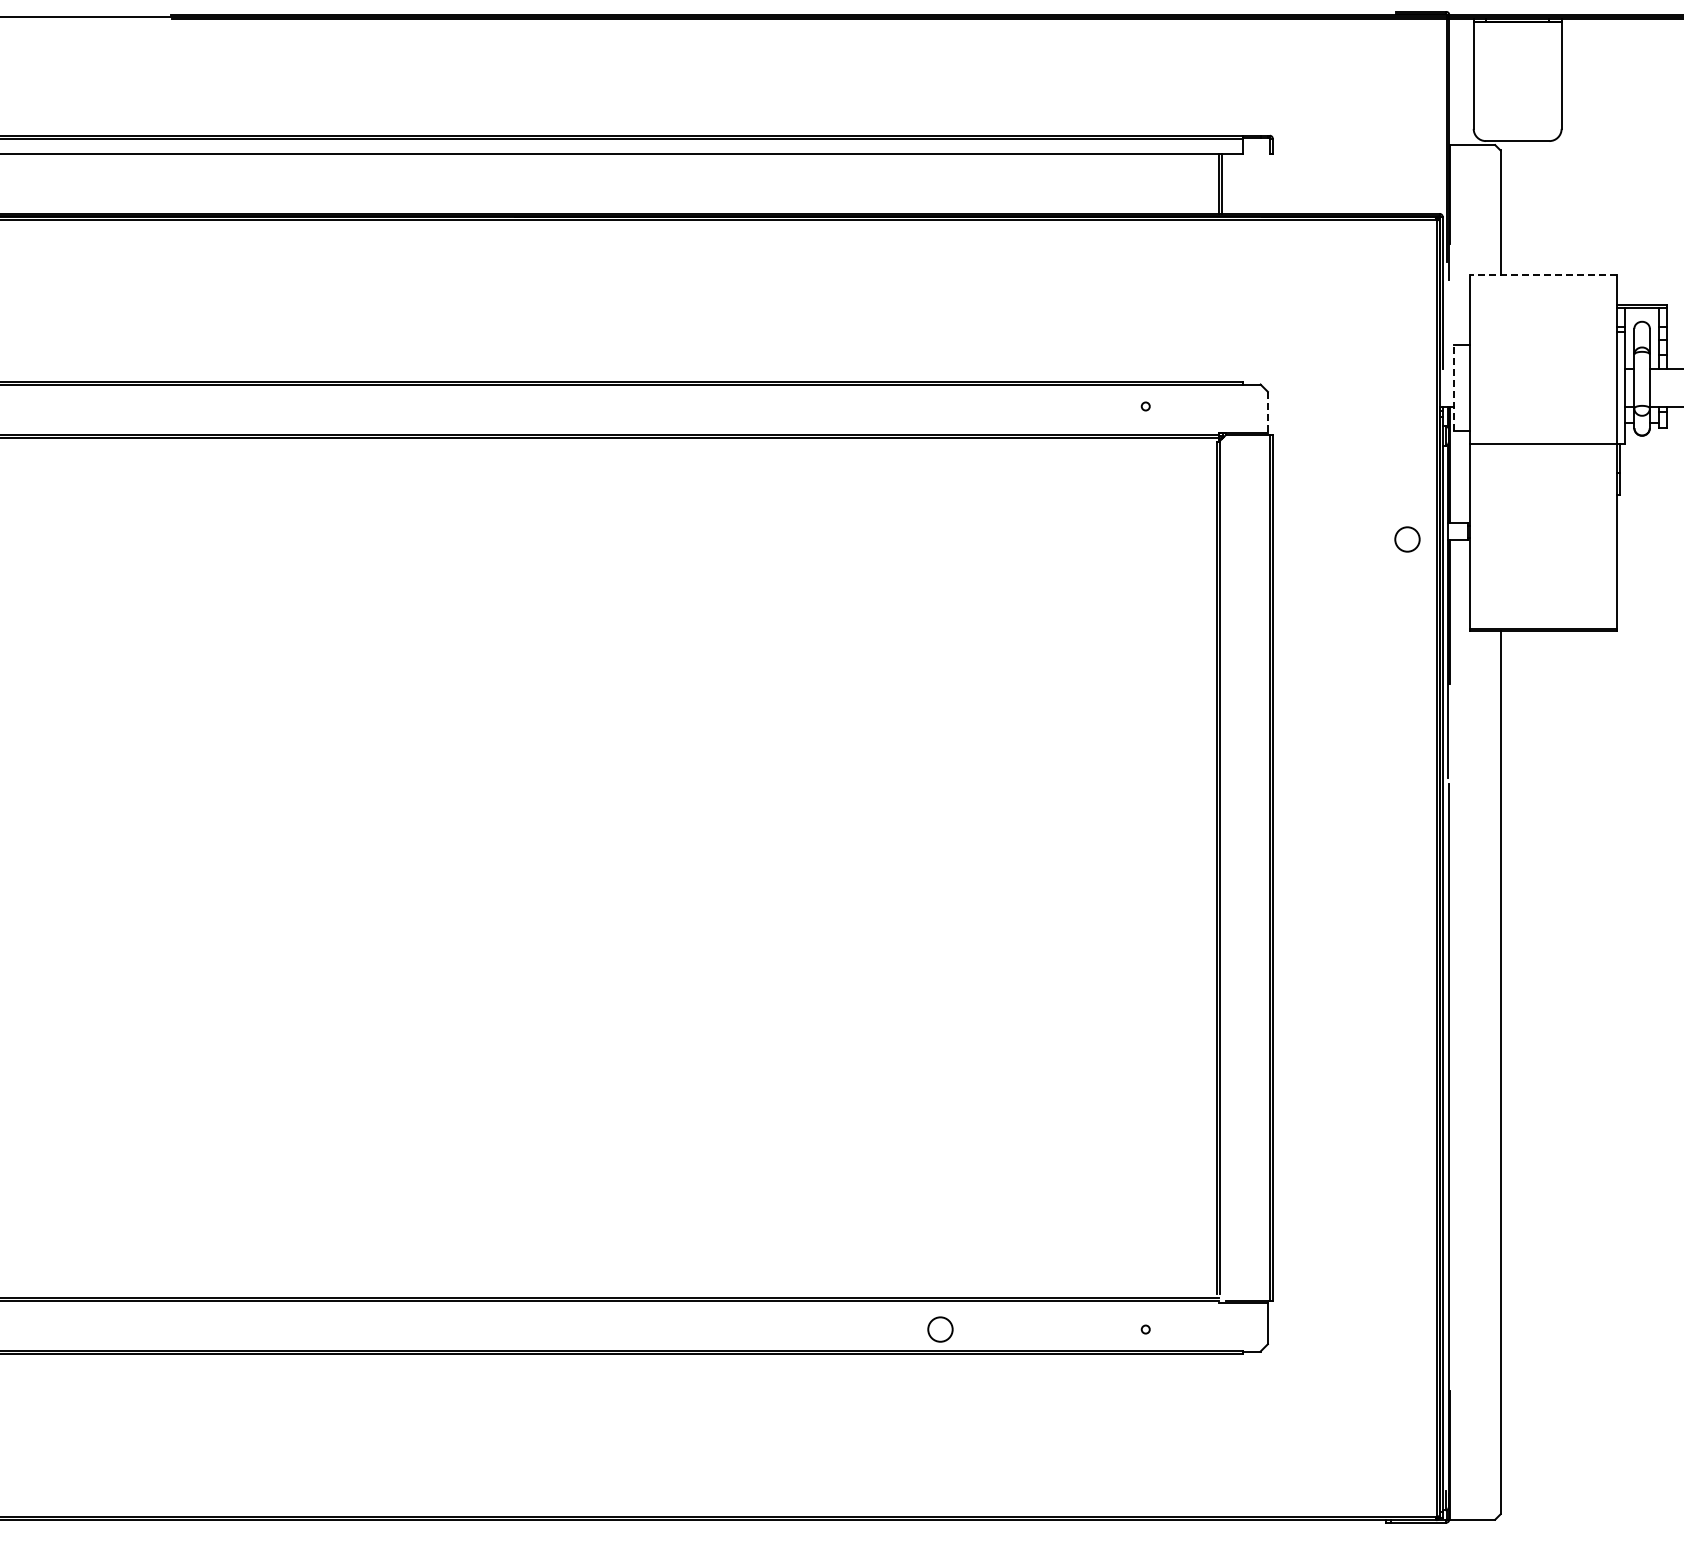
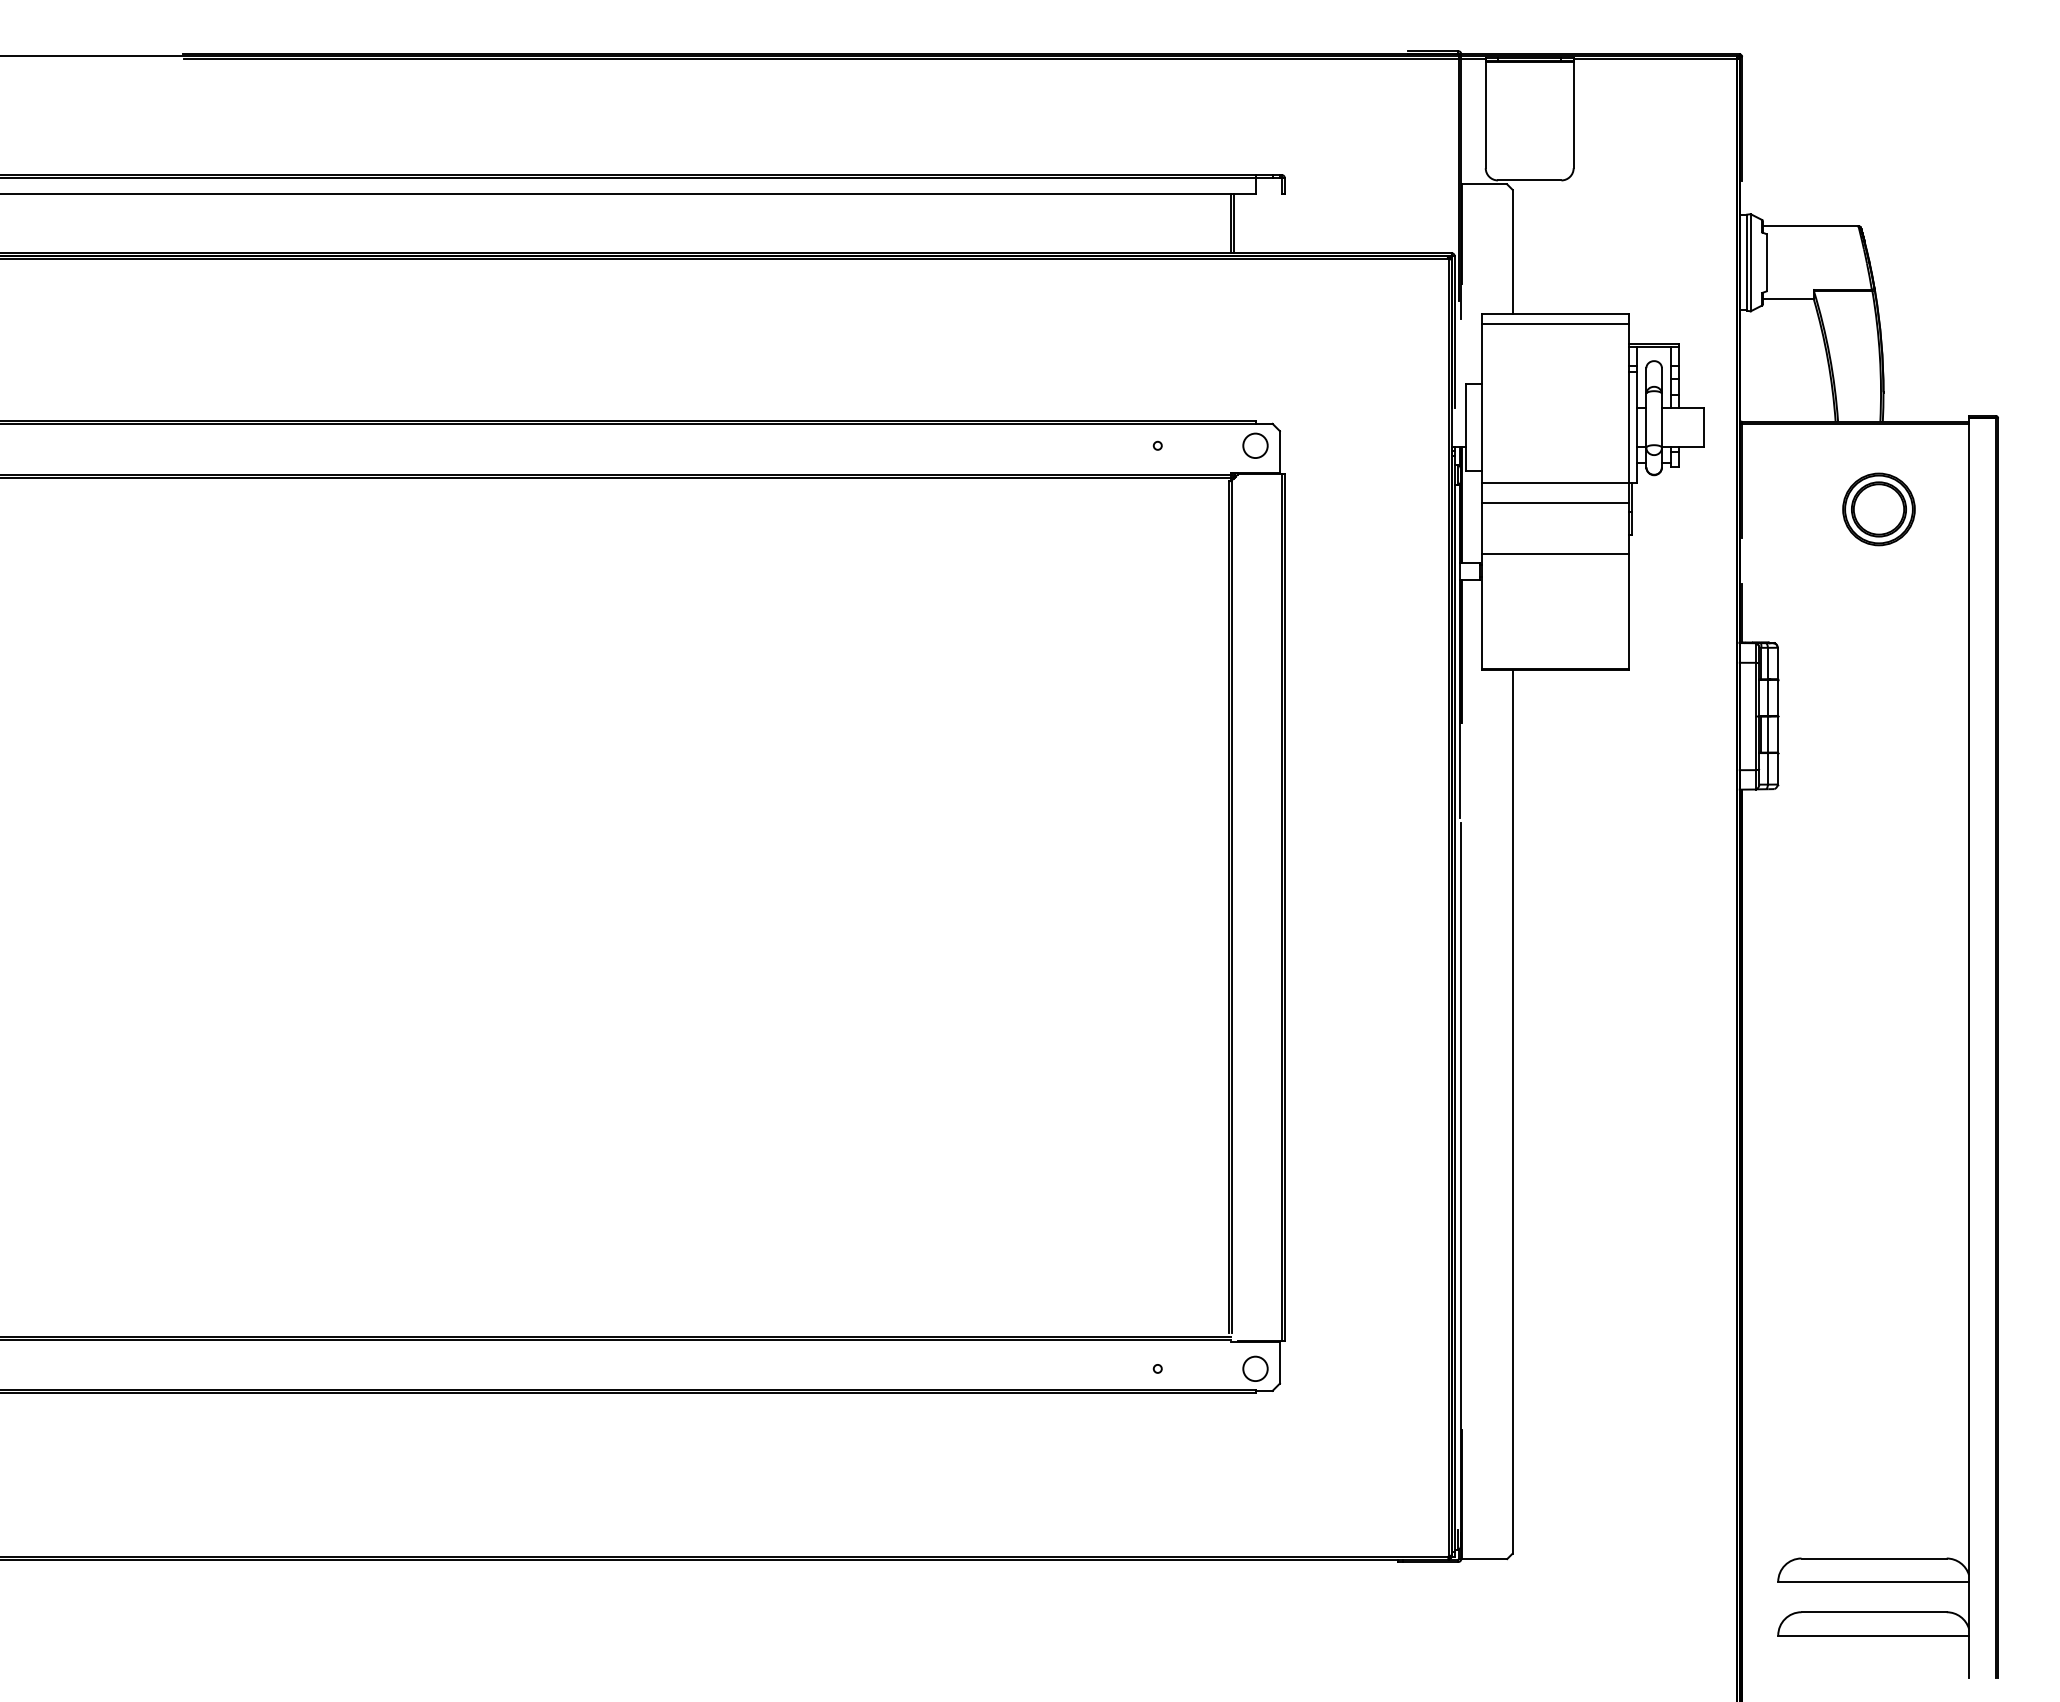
line: (1543, 275) -> (1555, 314), dashed -> solid
line: (1543, 284) -> (1555, 323), added
line: (1454, 387) -> (1466, 426), dashed -> solid
line: (1267, 412) -> (1279, 451), dashed -> solid
line: (1543, 463) -> (1555, 502), added
line: (1543, 514) -> (1555, 553), added
circle: (1407, 539) -> (1255, 445), moved
circle: (940, 1329) -> (1255, 1368), moved

